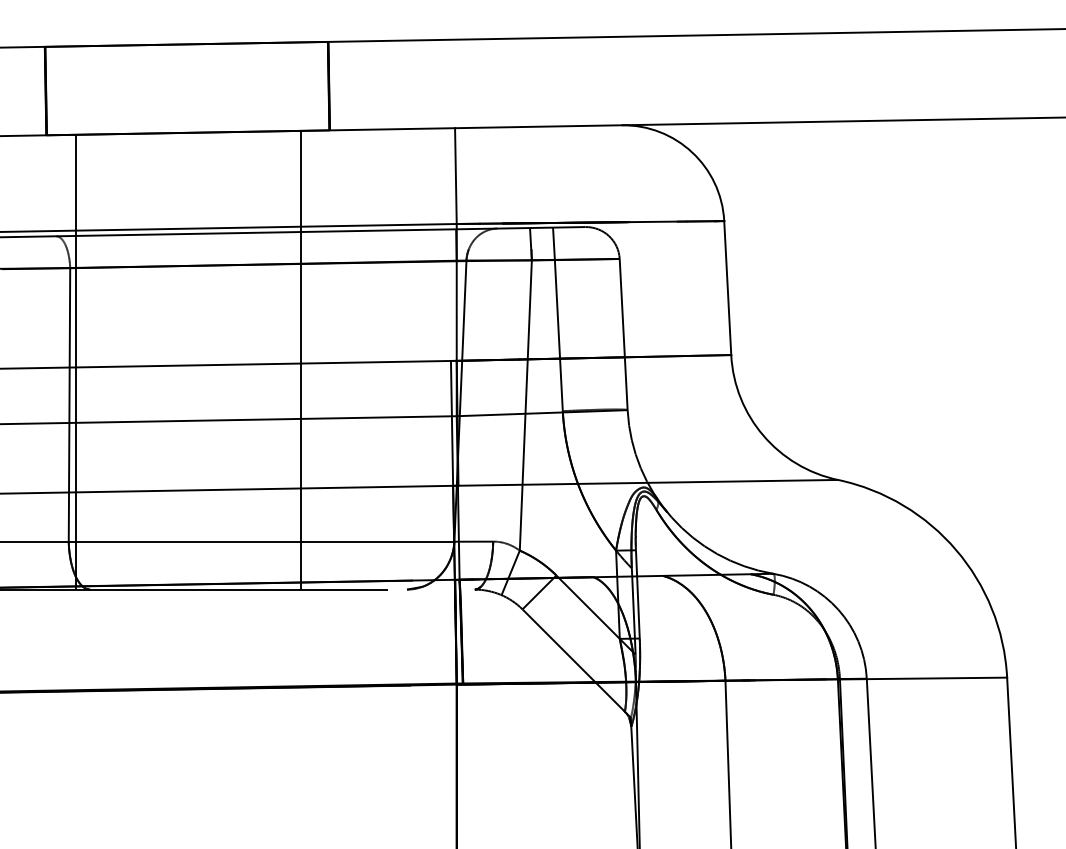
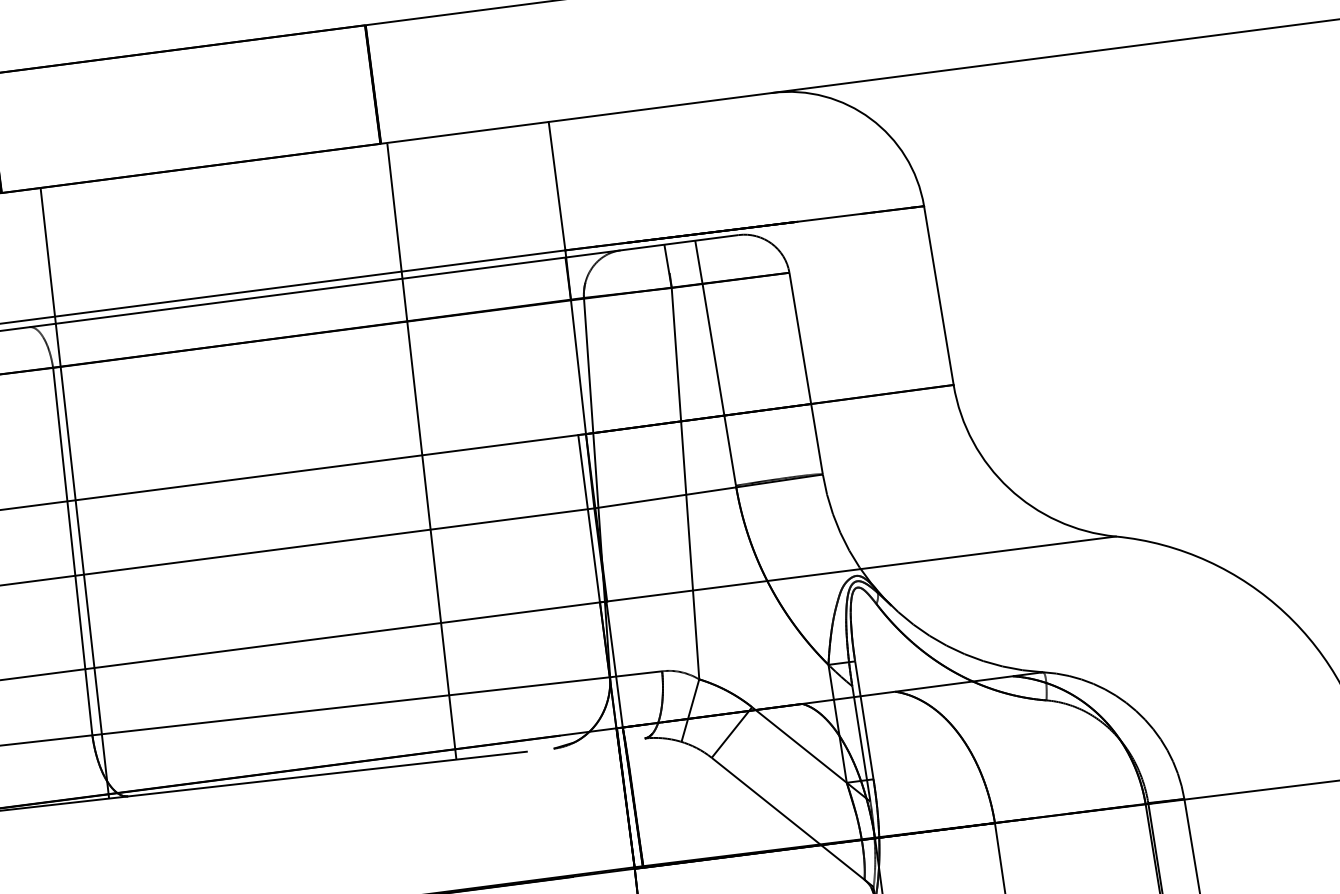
line: (300, 359) -> (421, 450), moved

